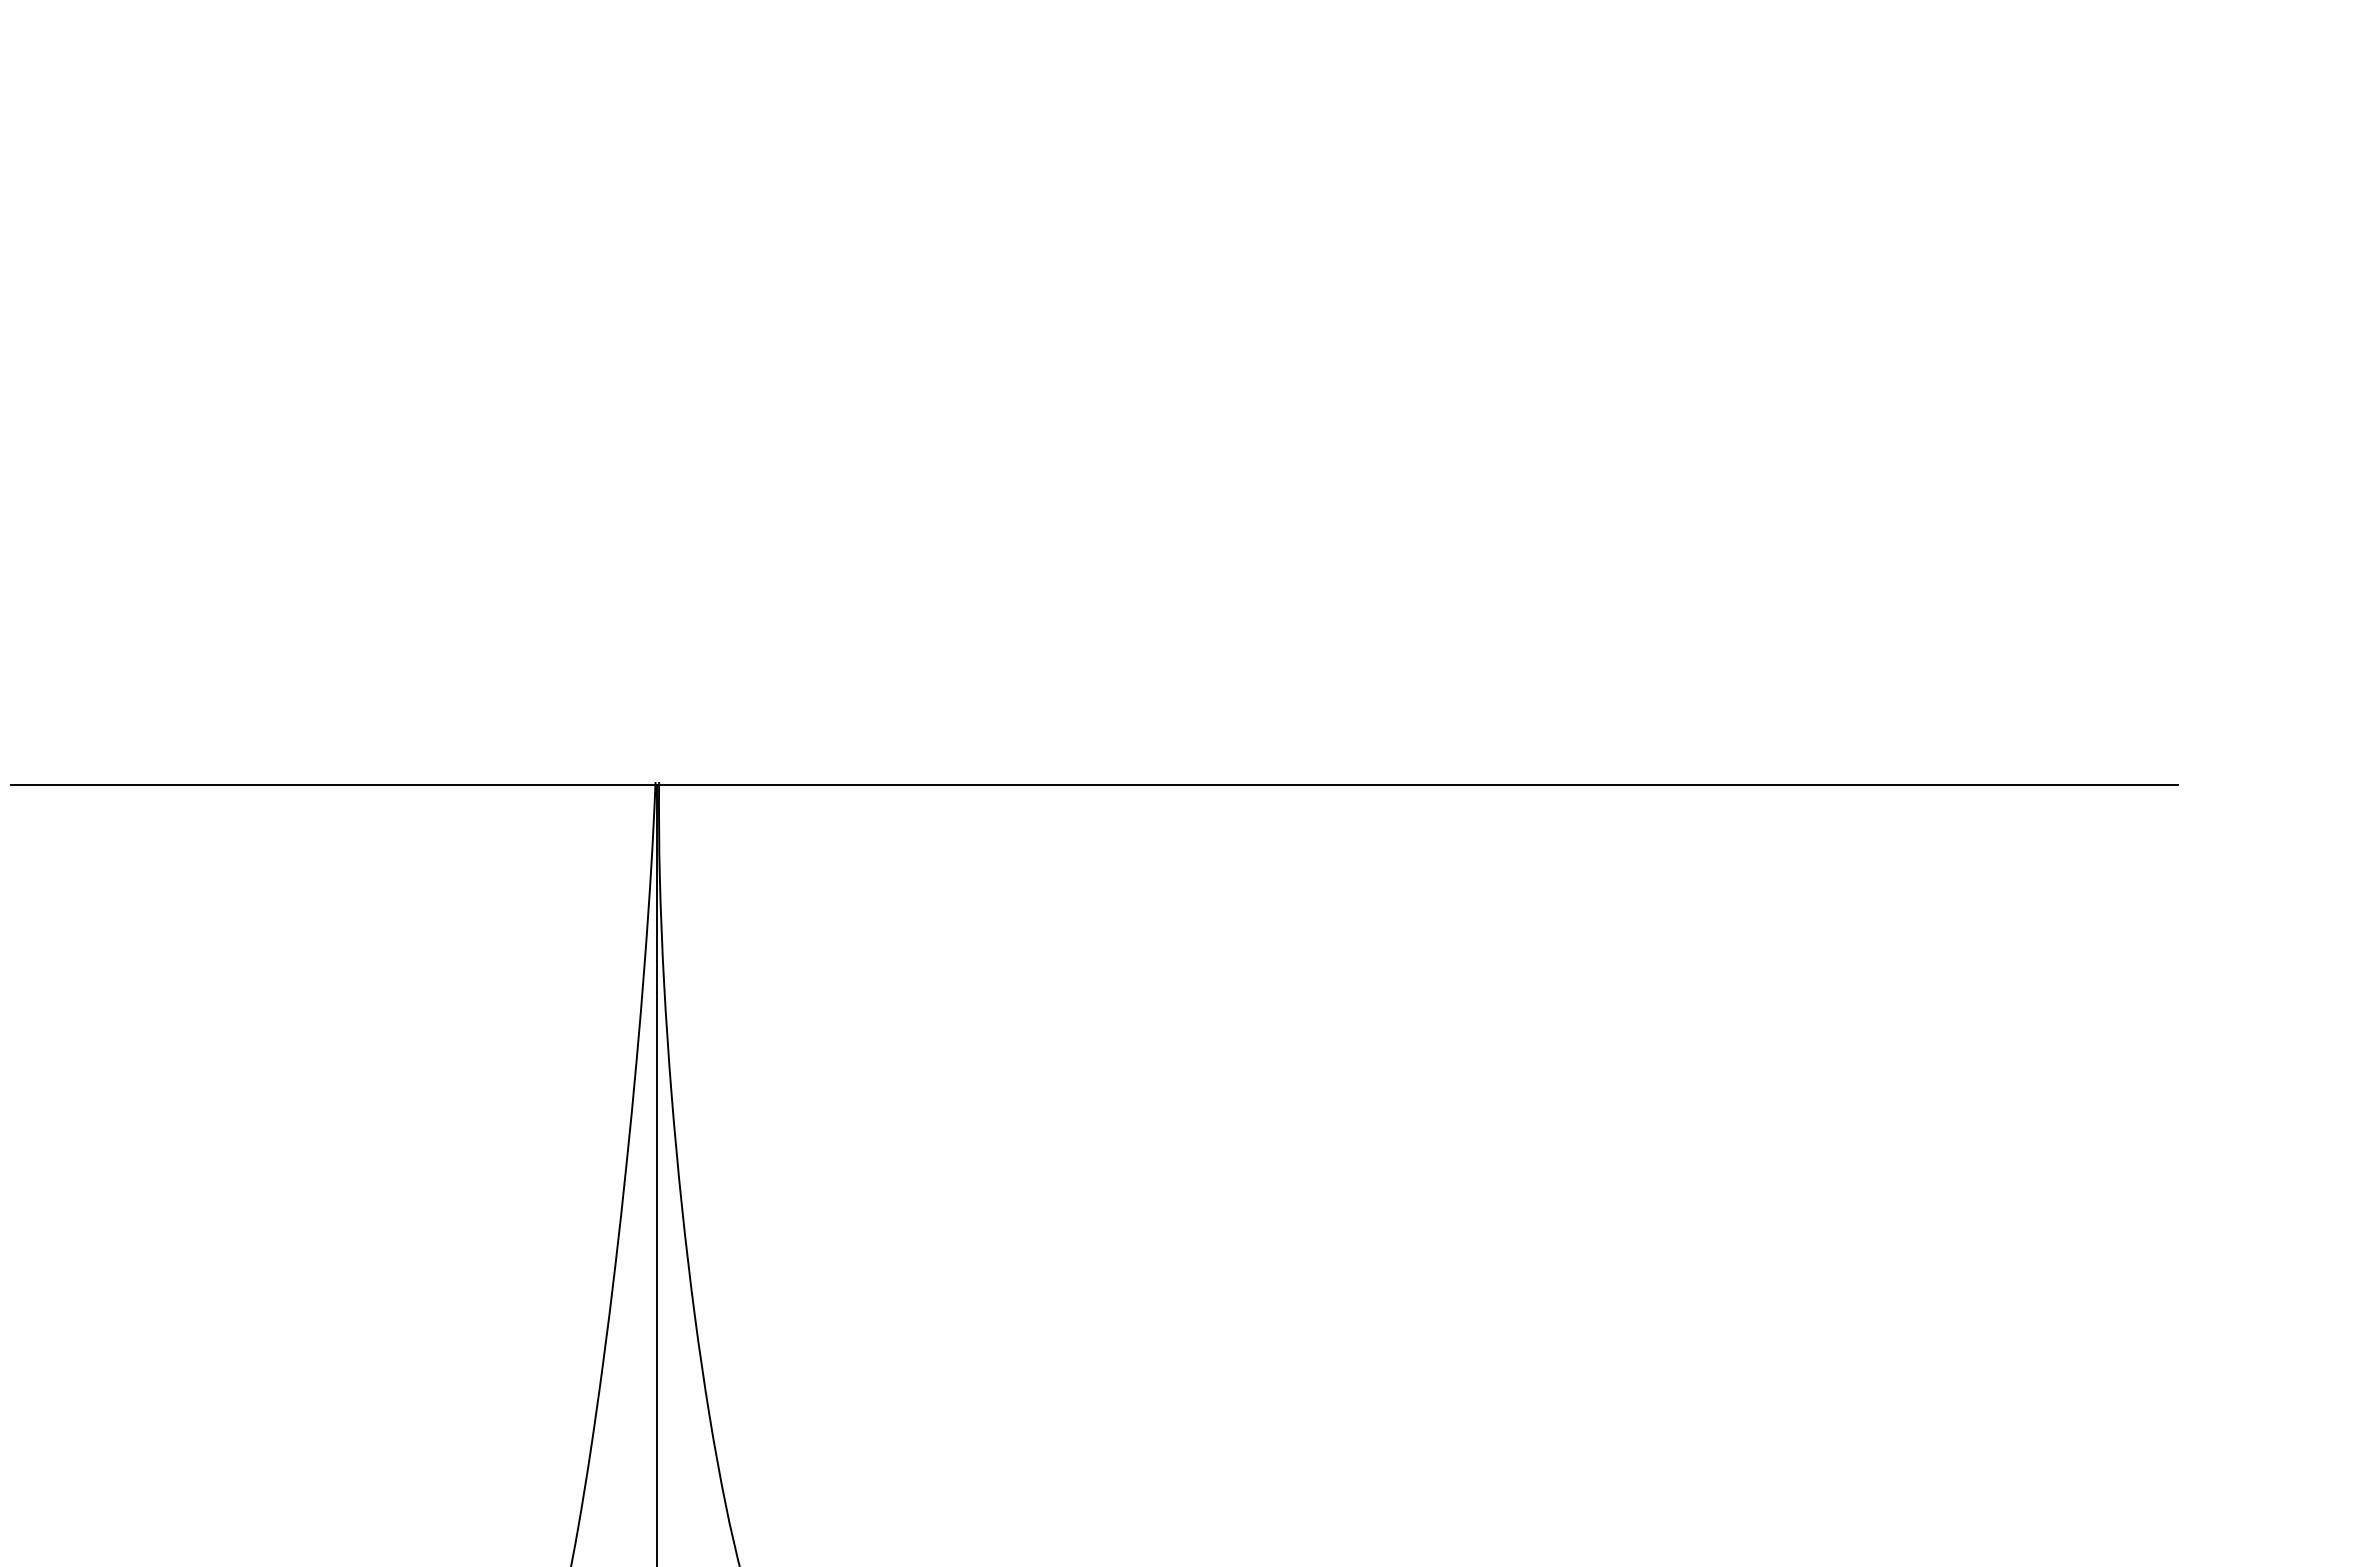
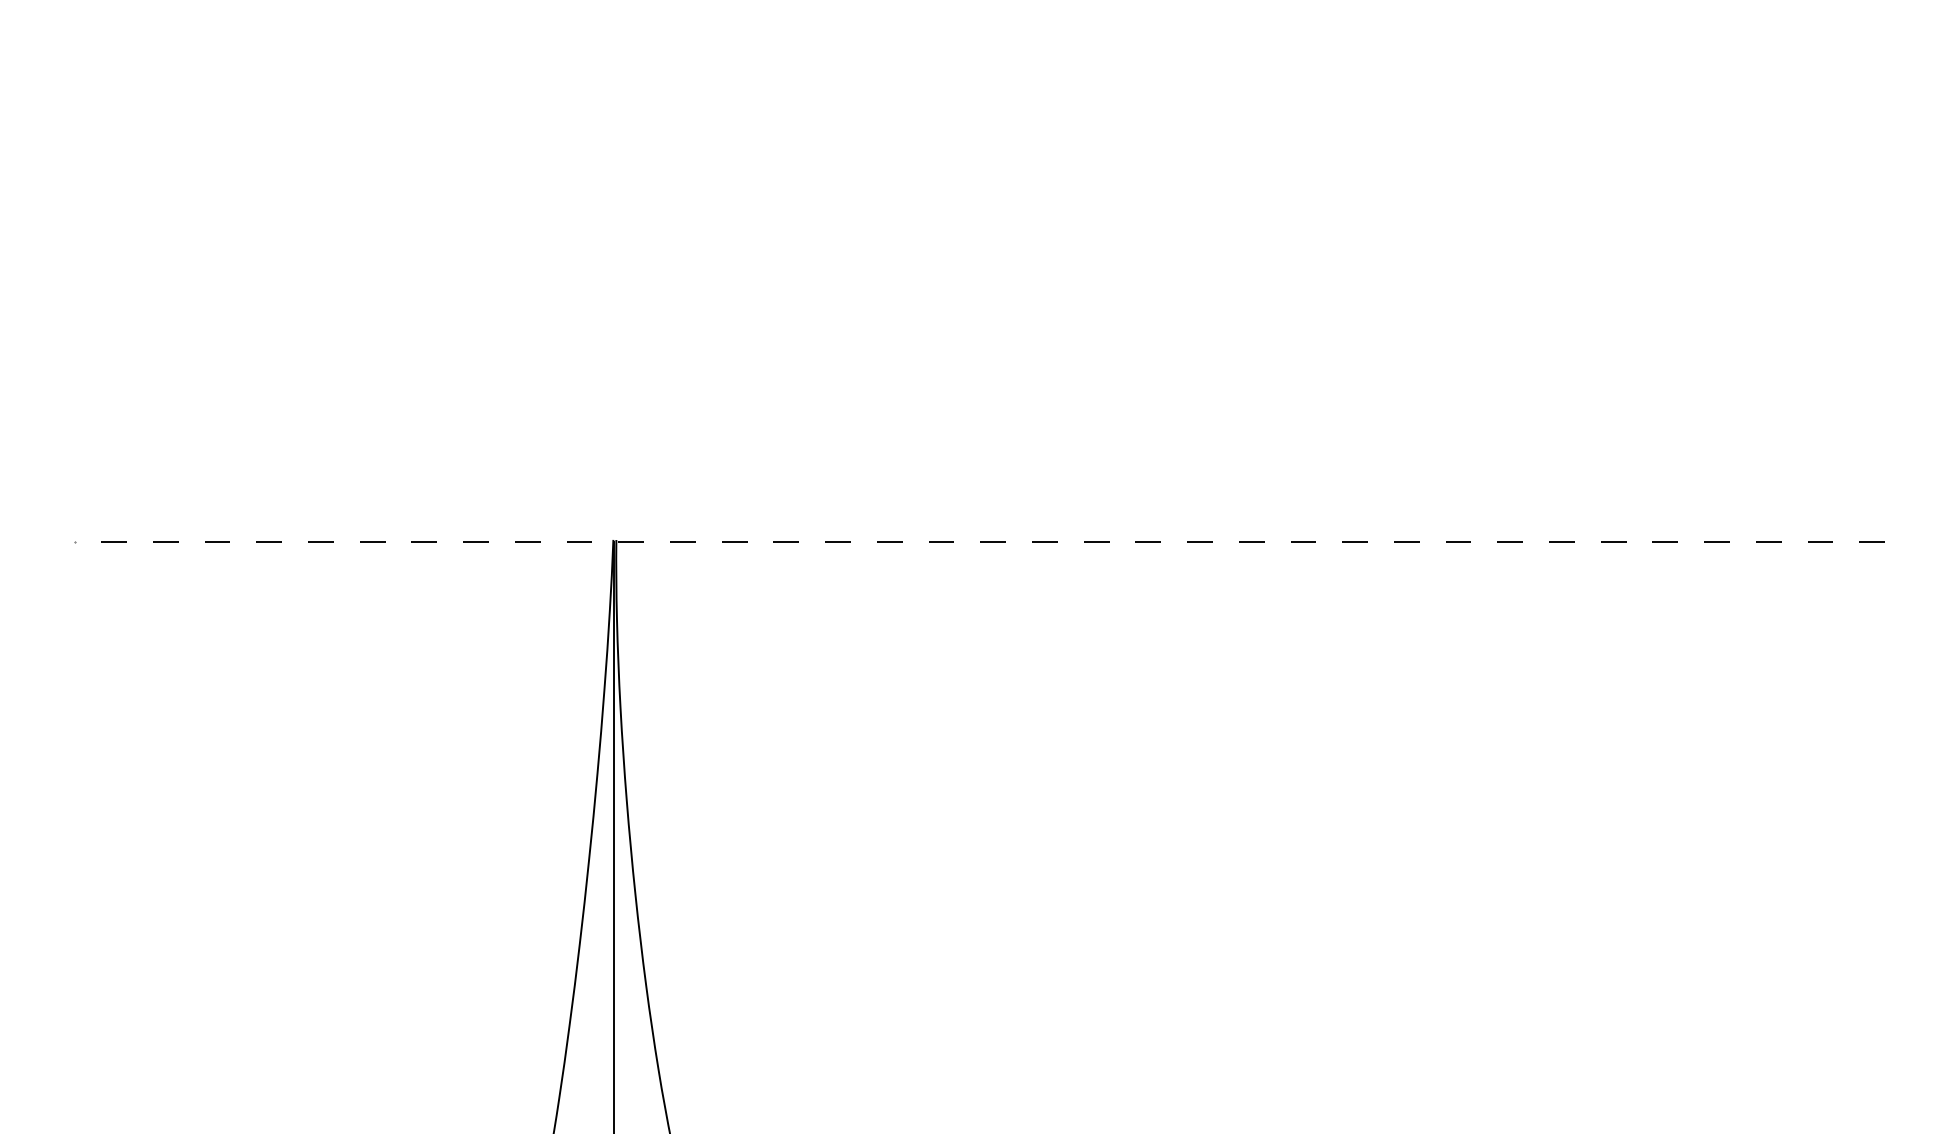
line: (1094, 784) -> (979, 542), solid -> dashed

